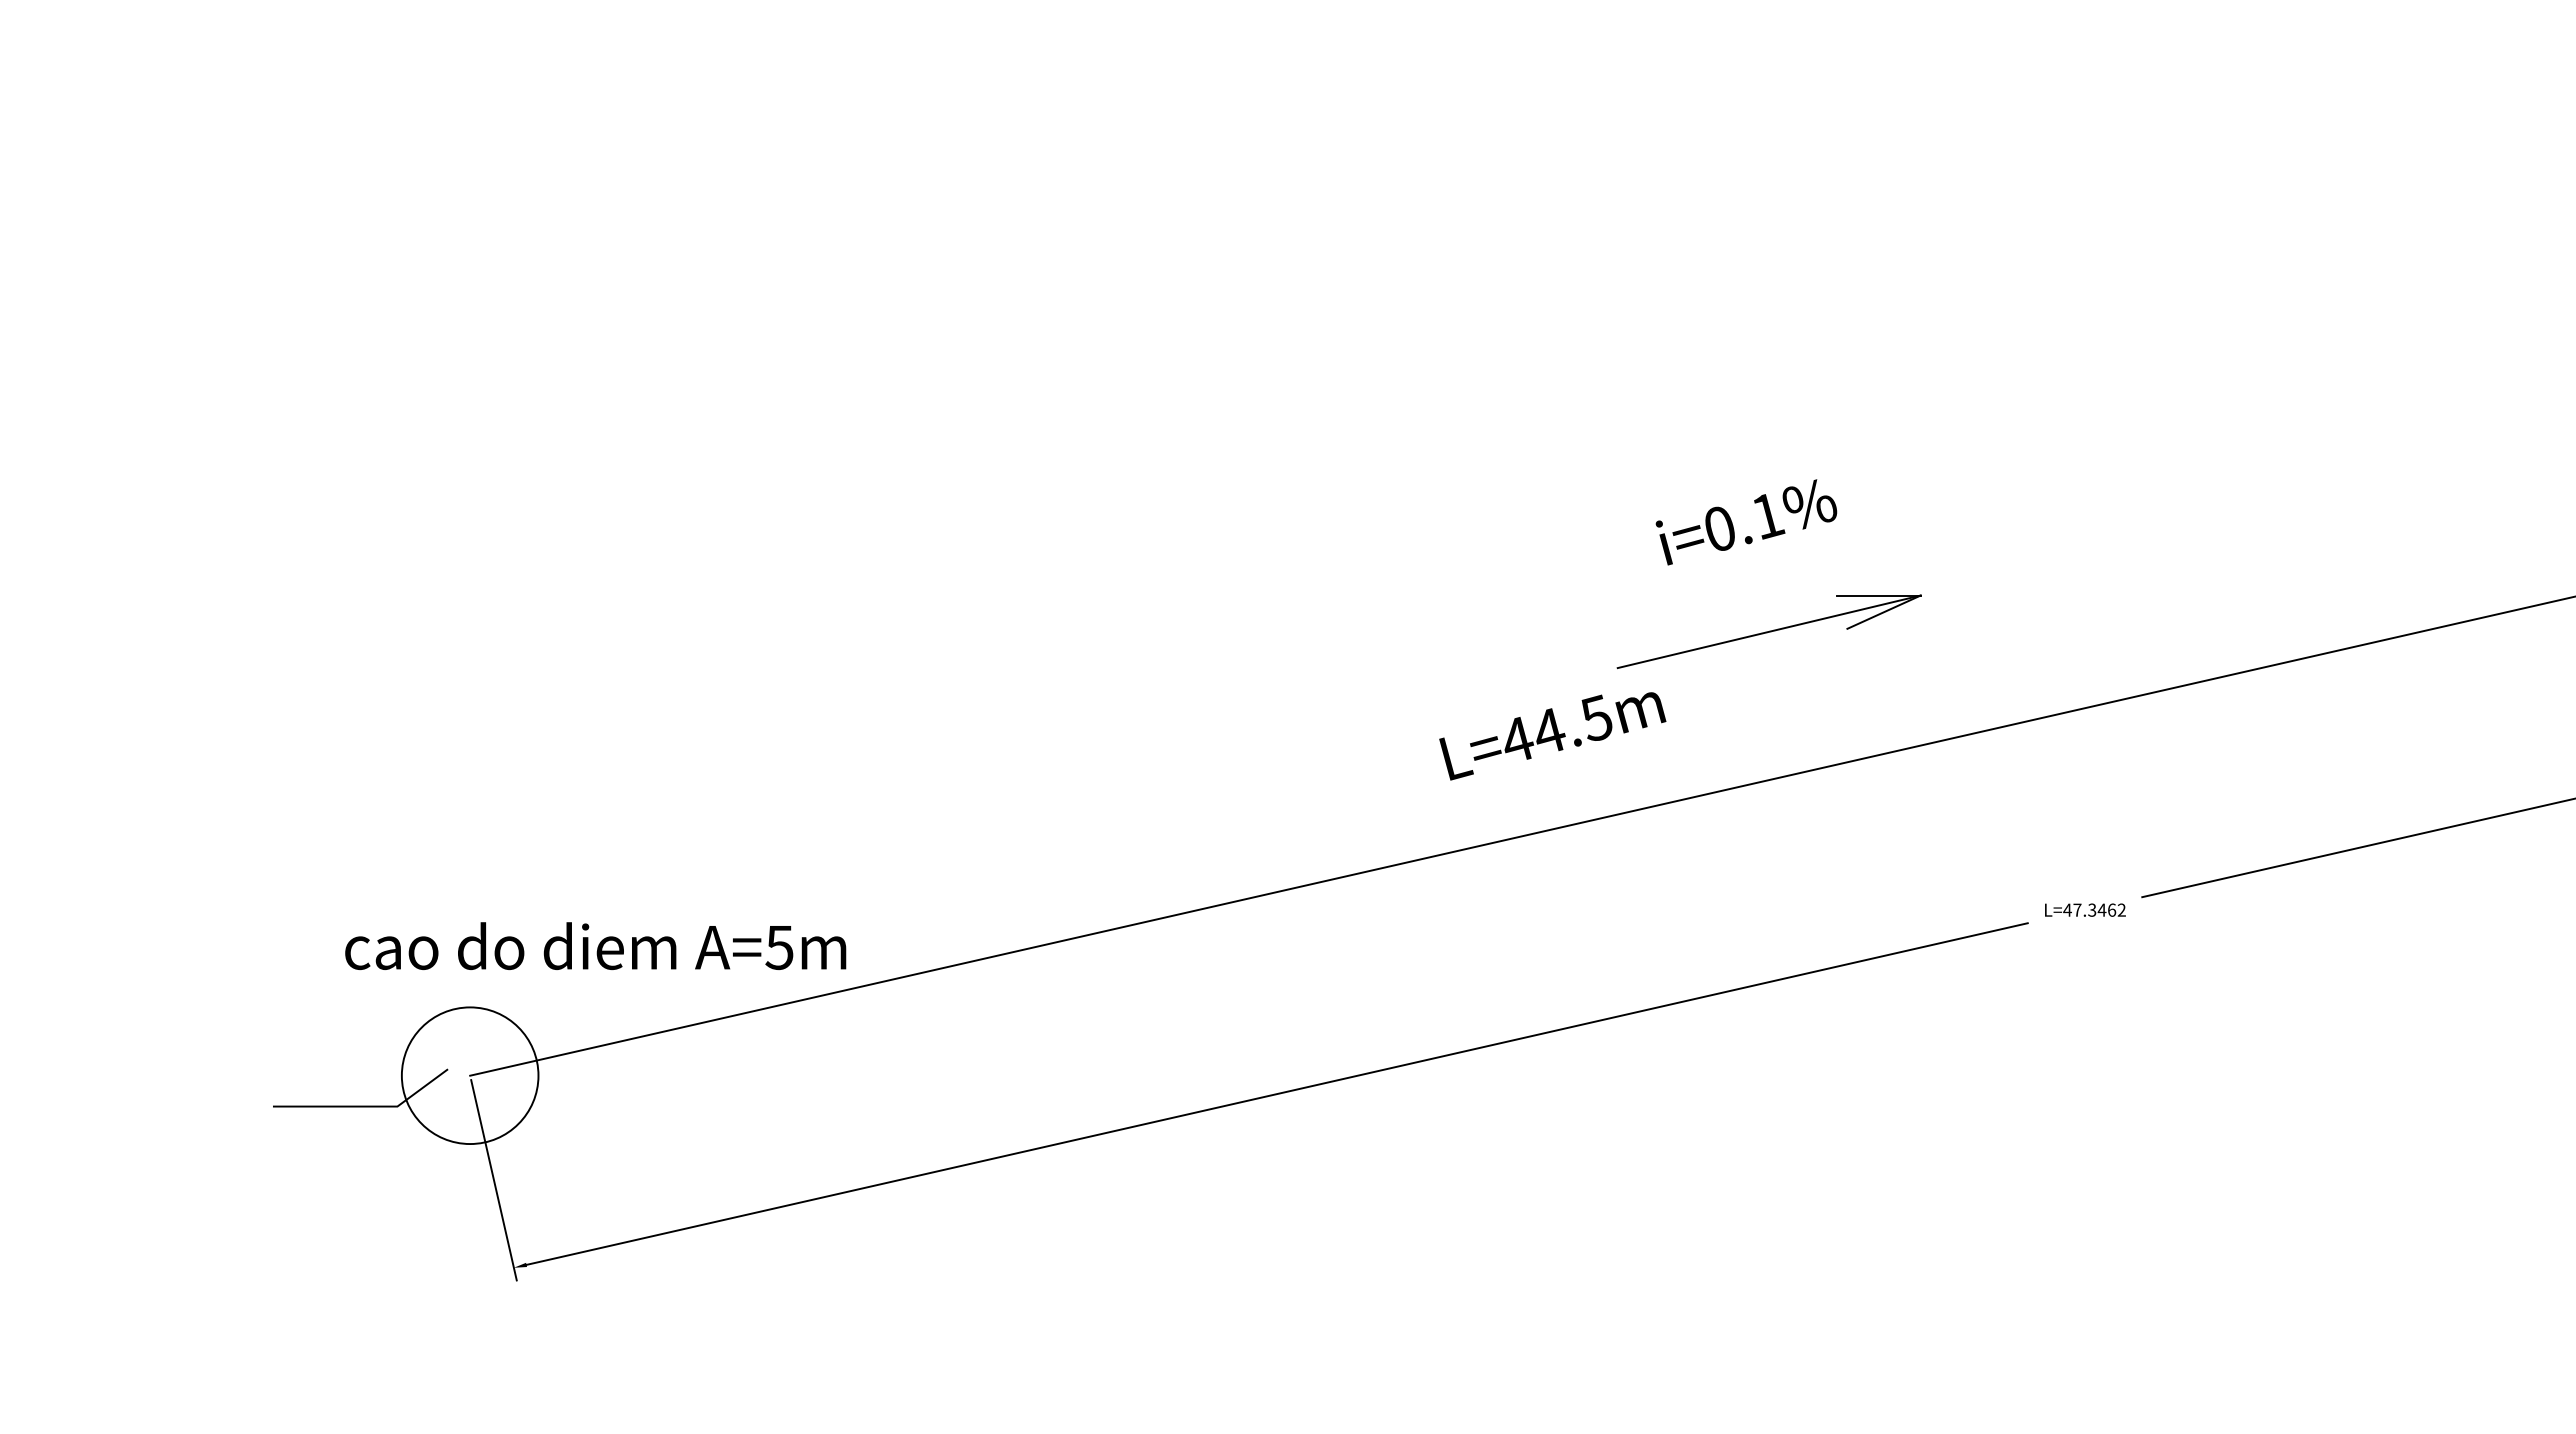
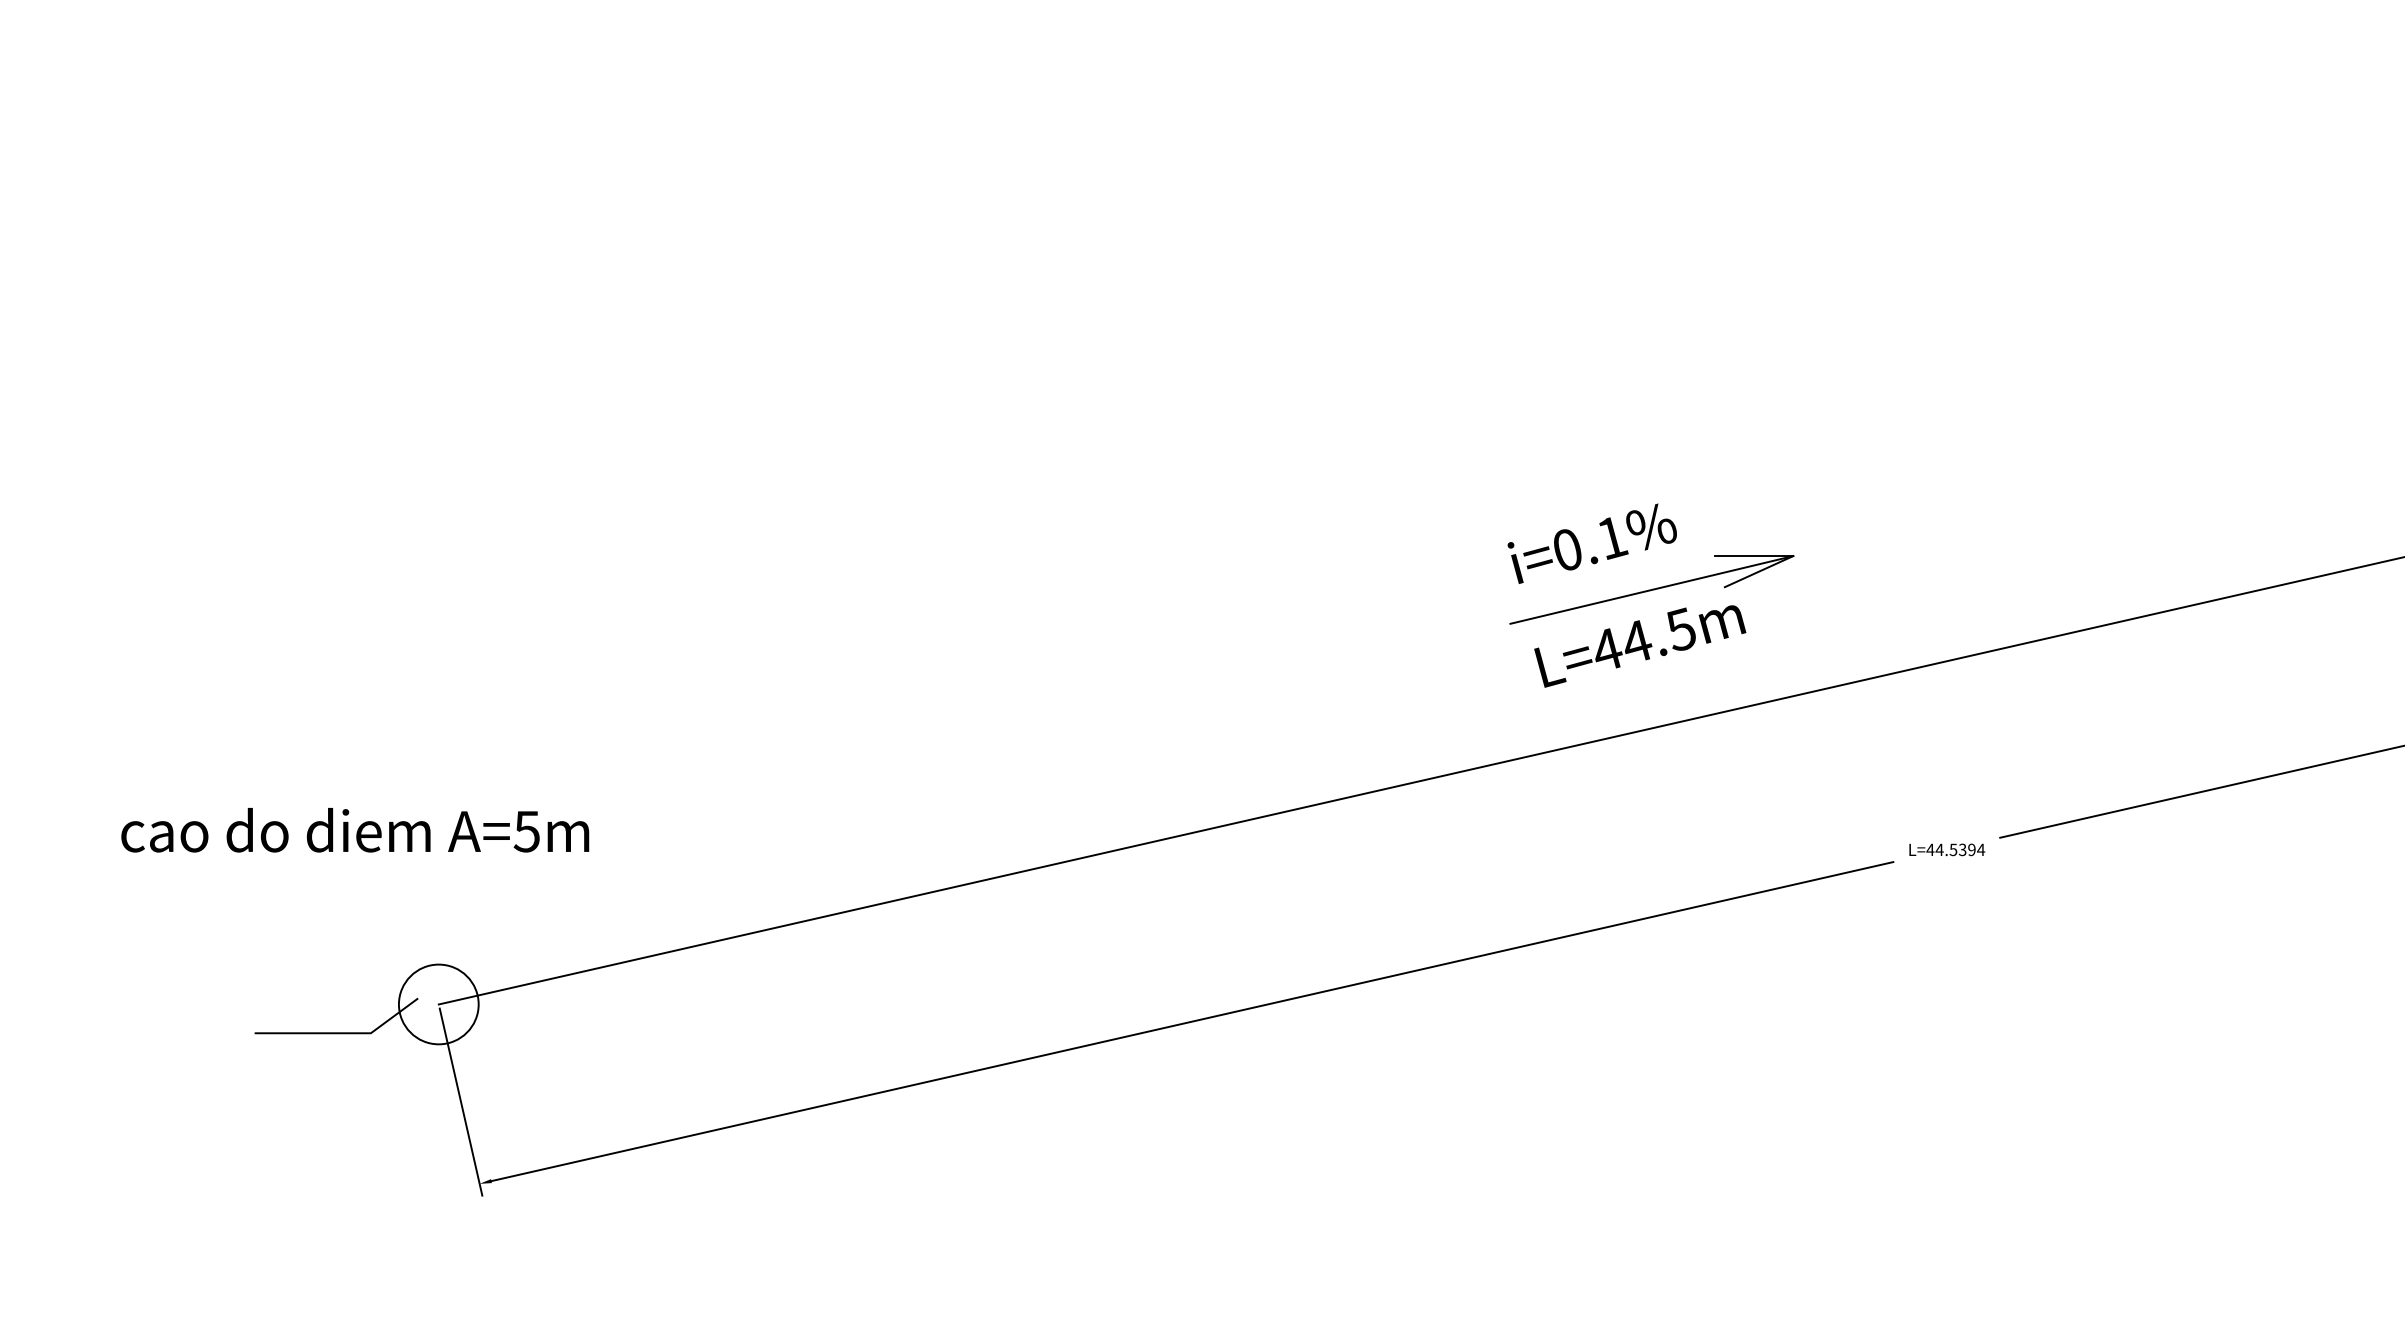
text: (1746, 522) -> (1592, 543), moved
text: (1552, 736) -> (1639, 646), moved
text: (2099, 909) -> (1960, 849), L=47.3462 -> L=44.5394
text: (595, 945) -> (355, 829), moved
circle: (469, 1075) -> (438, 1004), size x0.62

